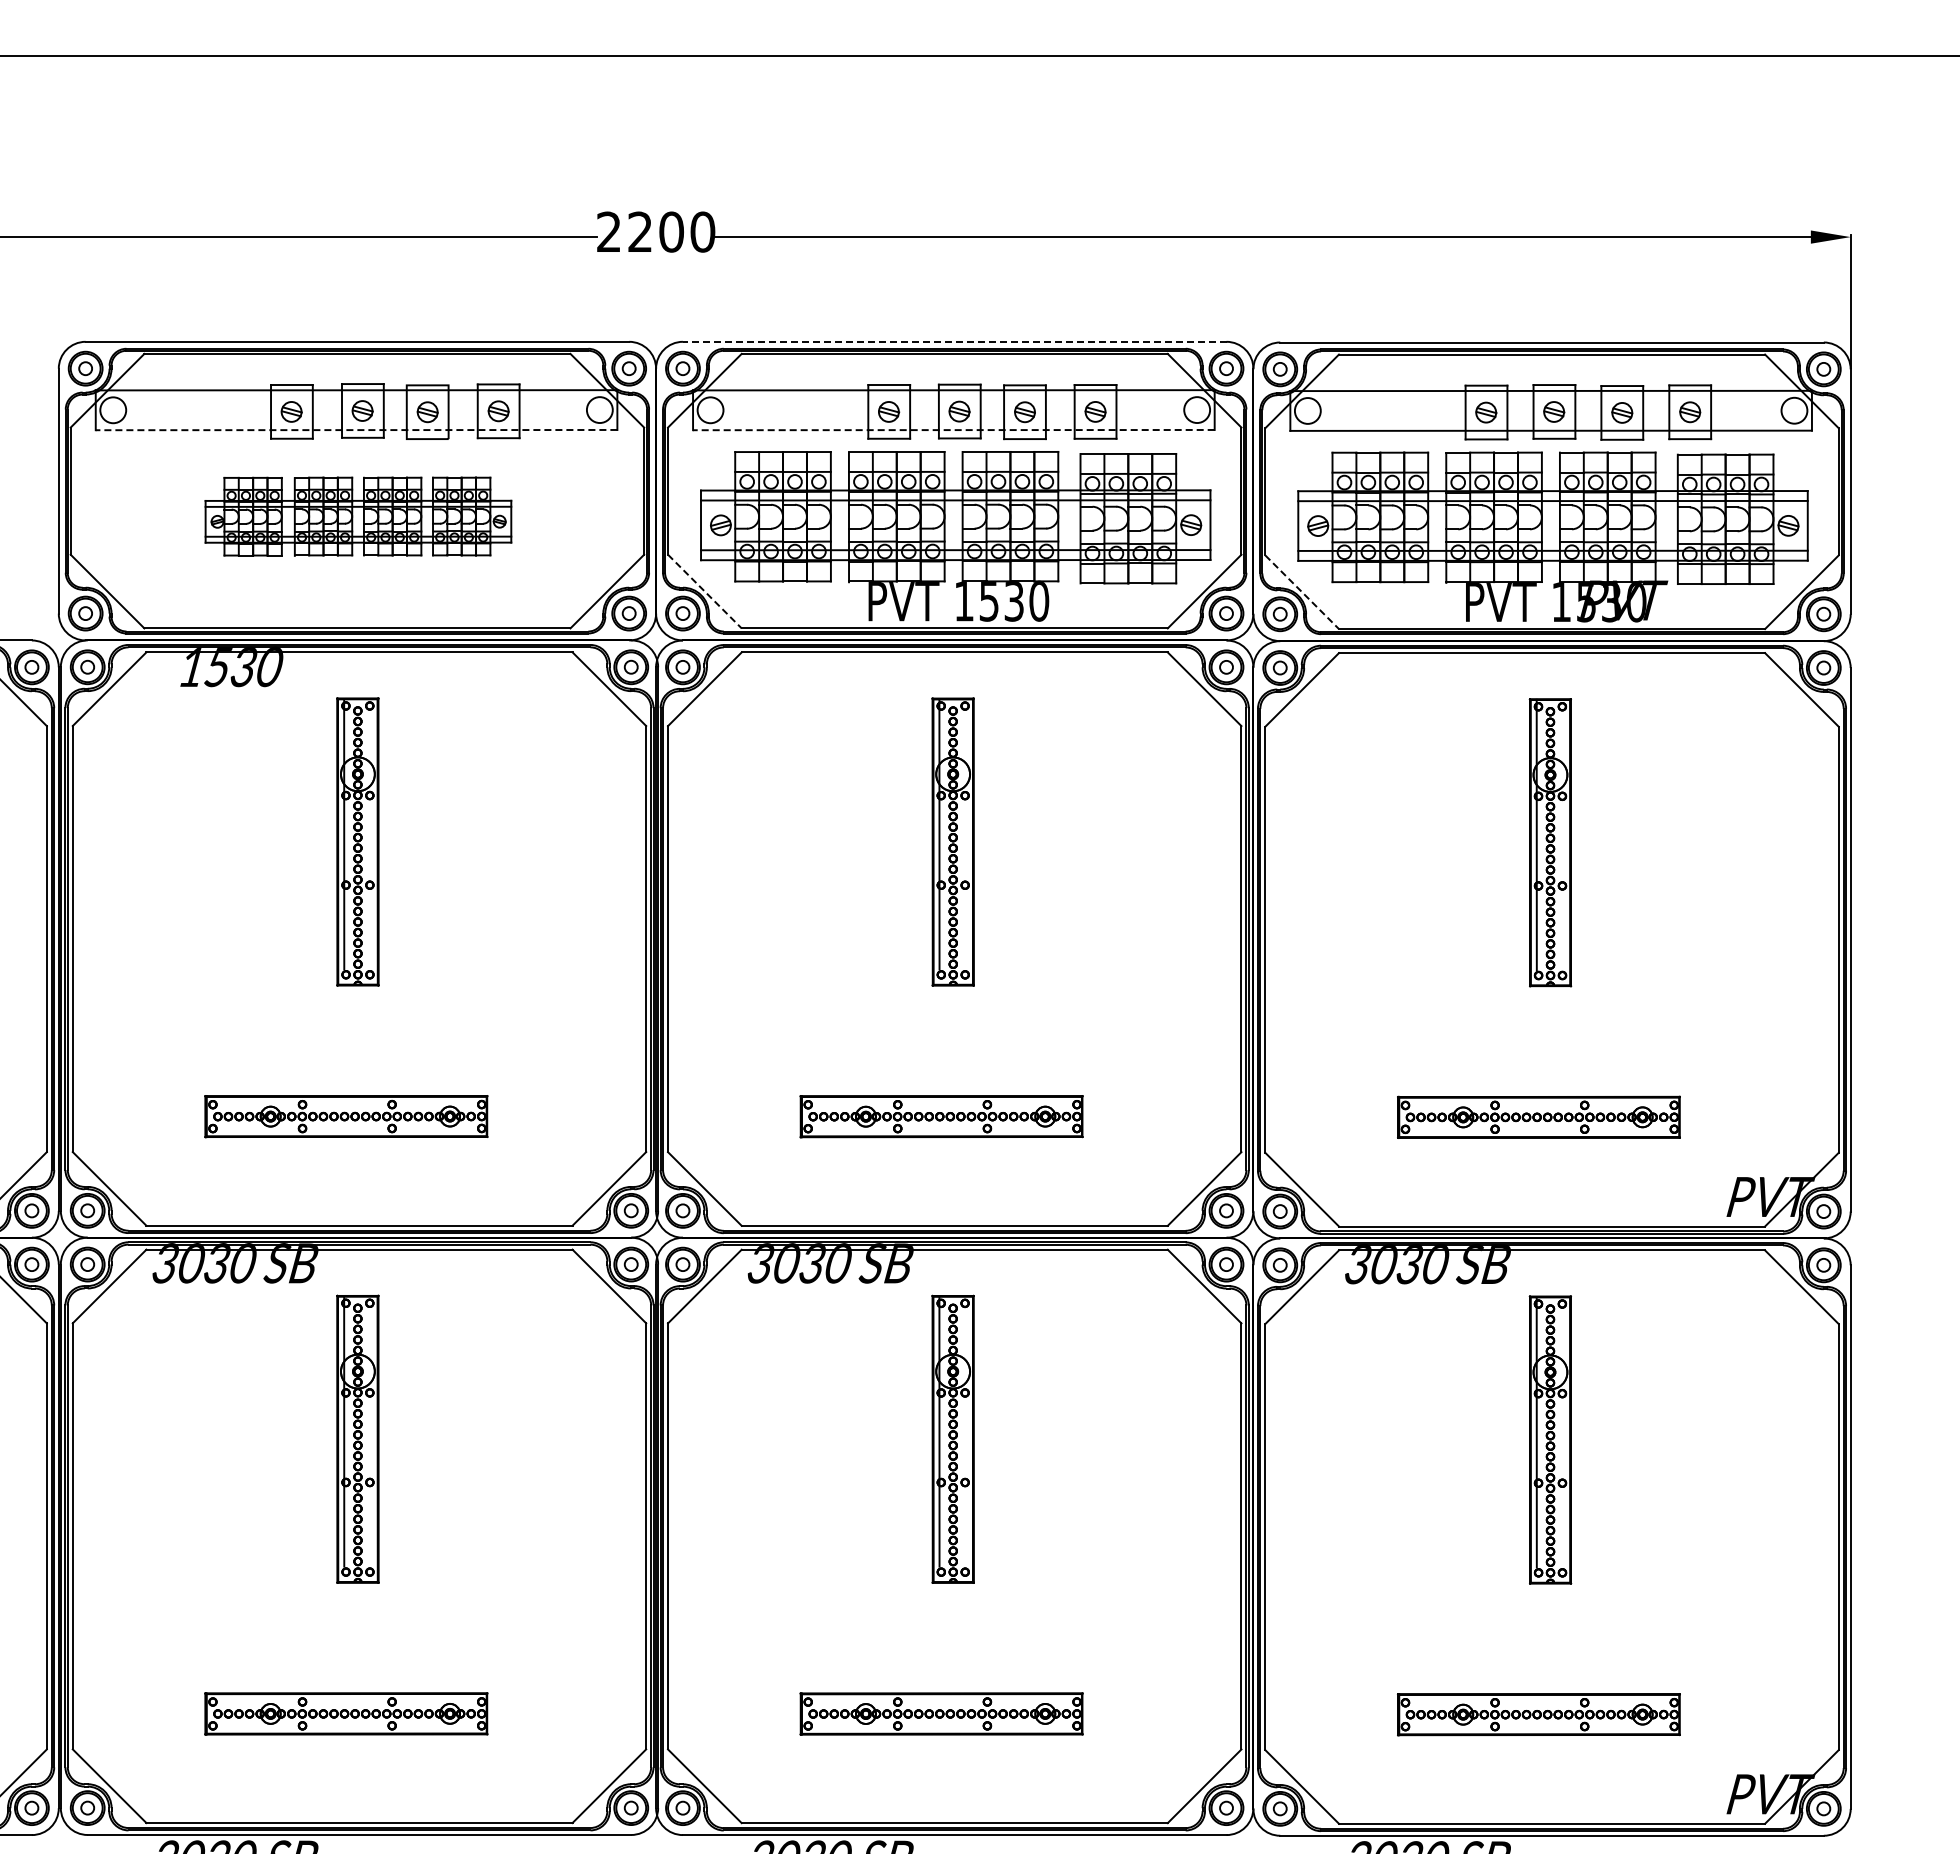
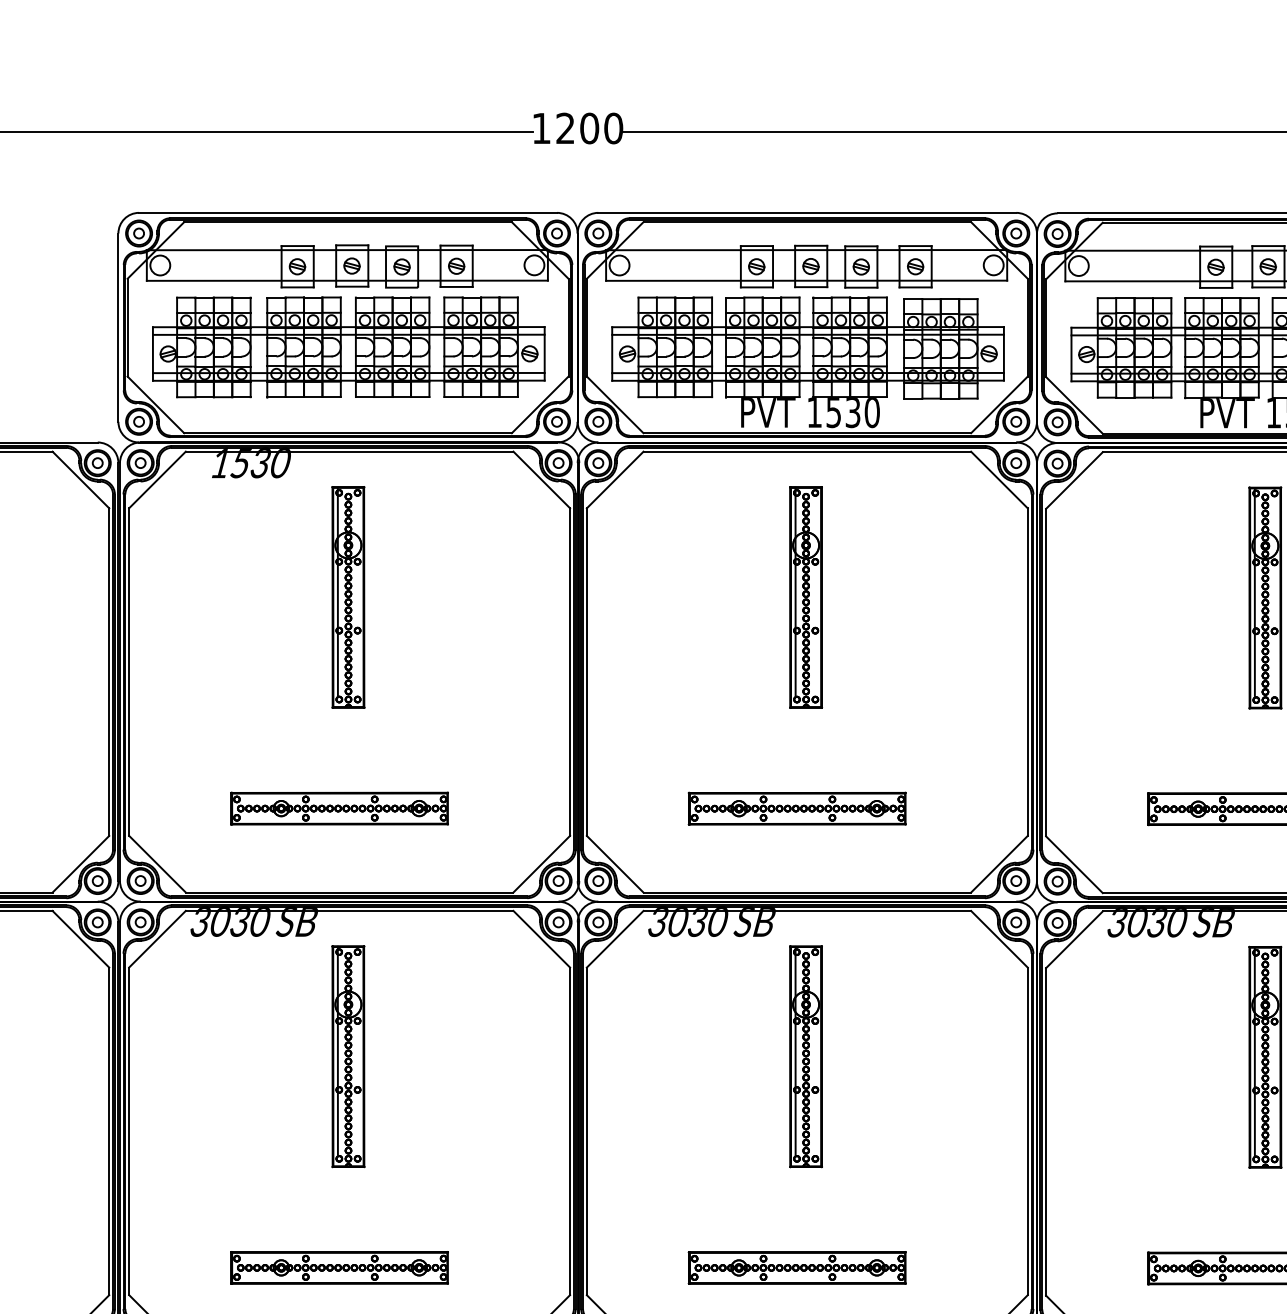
text: (608, 231) -> (541, 128), 2200 -> 1200
line: (954, 341) -> (807, 212), dashed -> solid
line: (356, 430) -> (347, 281), dashed -> solid
line: (953, 430) -> (806, 281), dashed -> solid
part: (358, 516) -> (348, 347), size x1.67
line: (705, 591) -> (615, 404), dashed -> solid
line: (1302, 592) -> (1074, 405), dashed -> solid

